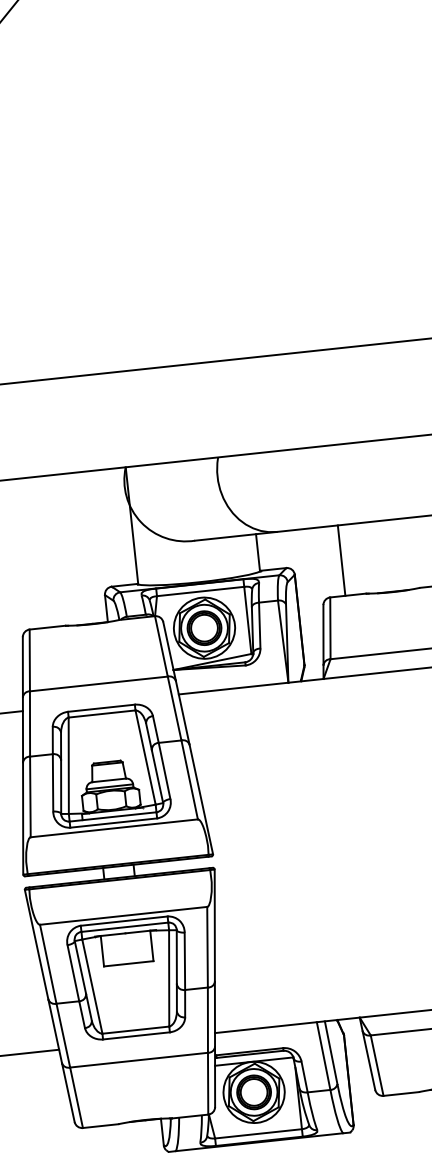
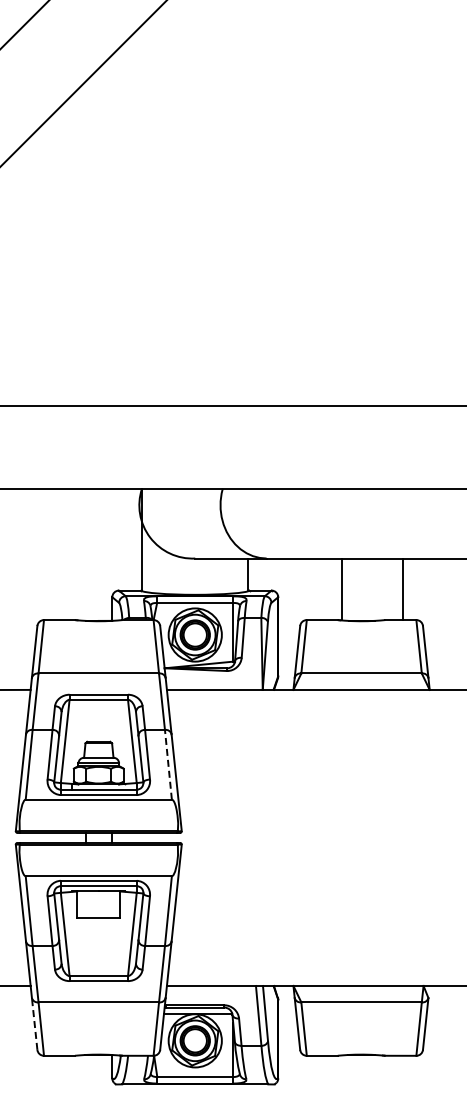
line: (342, 560) -> (342, 589), moved
line: (189, 779) -> (168, 764), solid -> dashed
line: (68, 1092) -> (34, 1023), solid -> dashed

